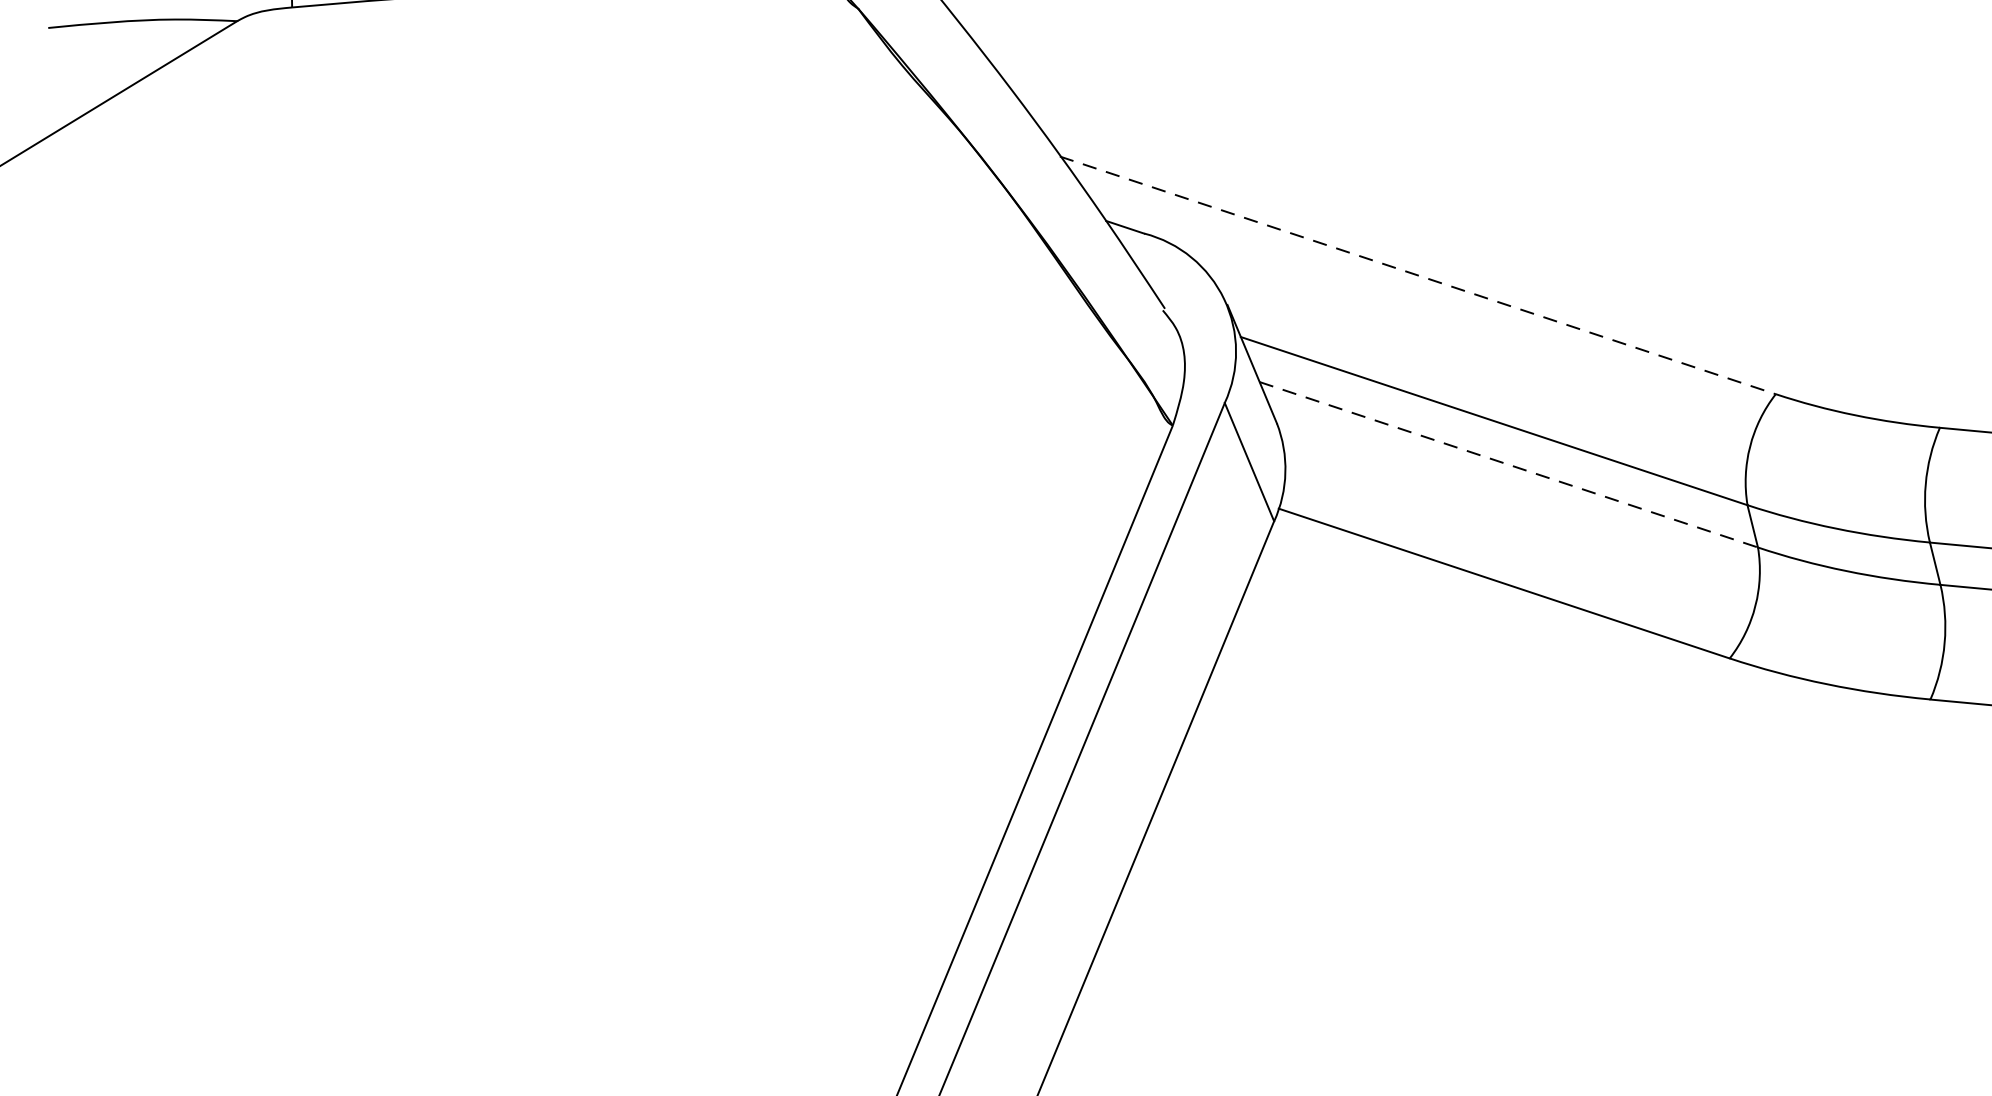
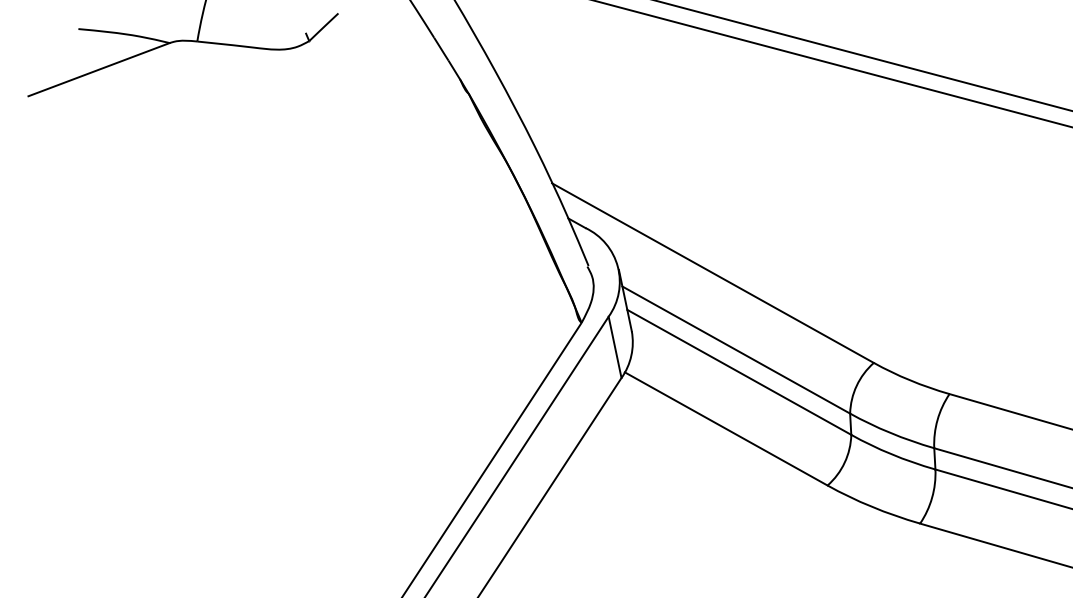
line: (1419, 275) -> (713, 273), dashed -> solid
line: (1509, 464) -> (739, 372), dashed -> solid

